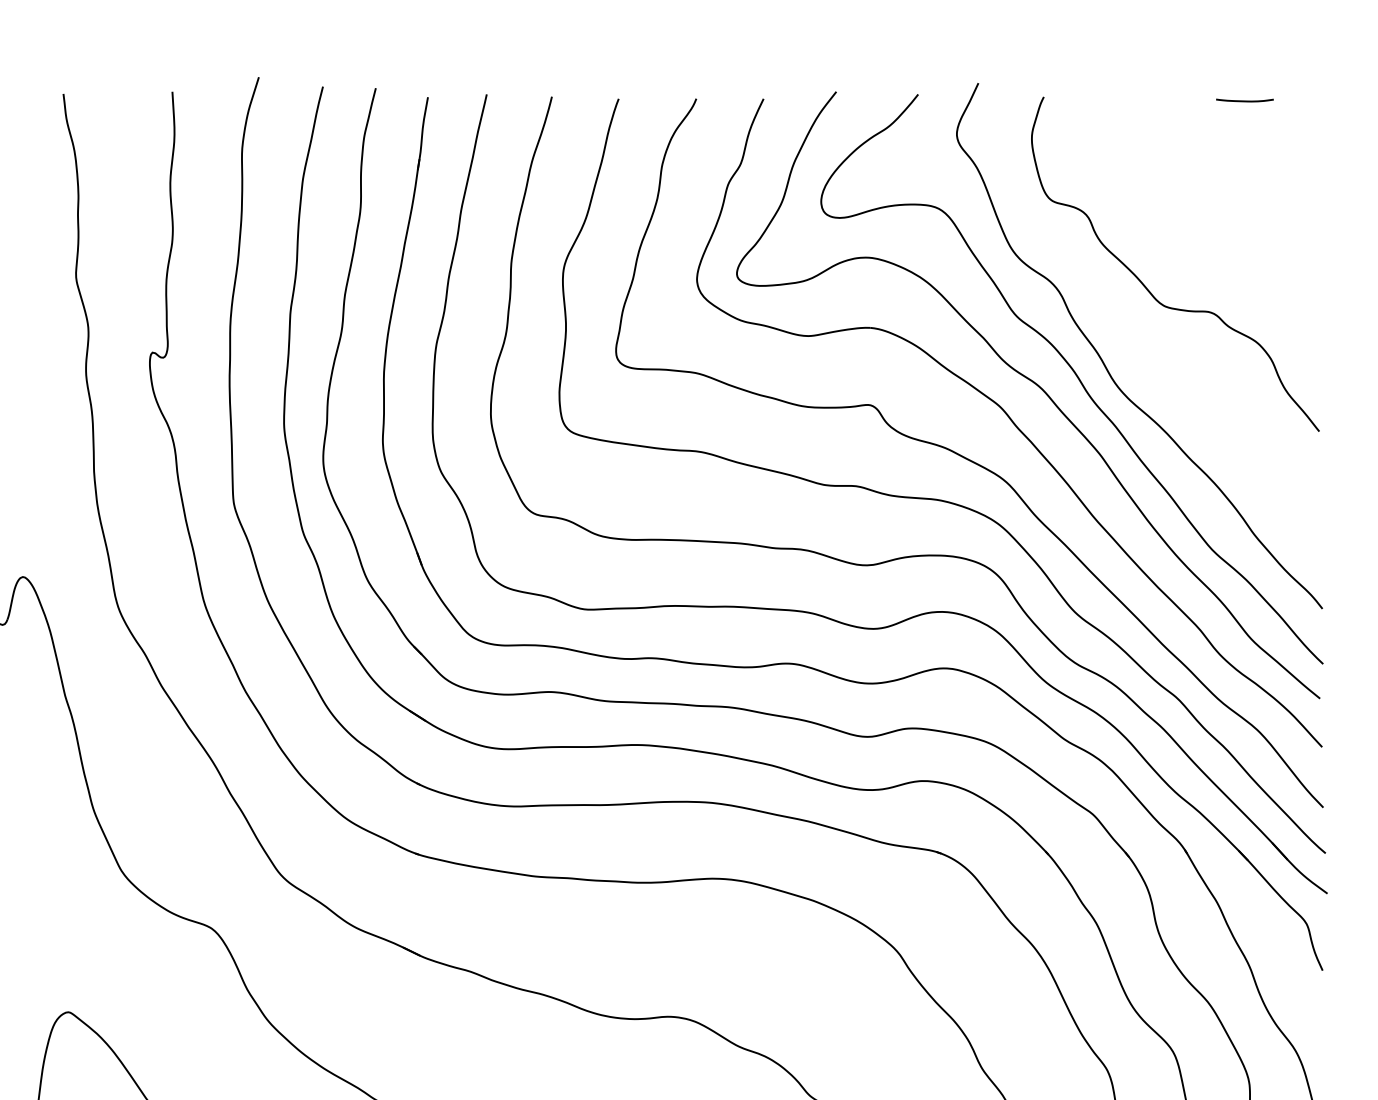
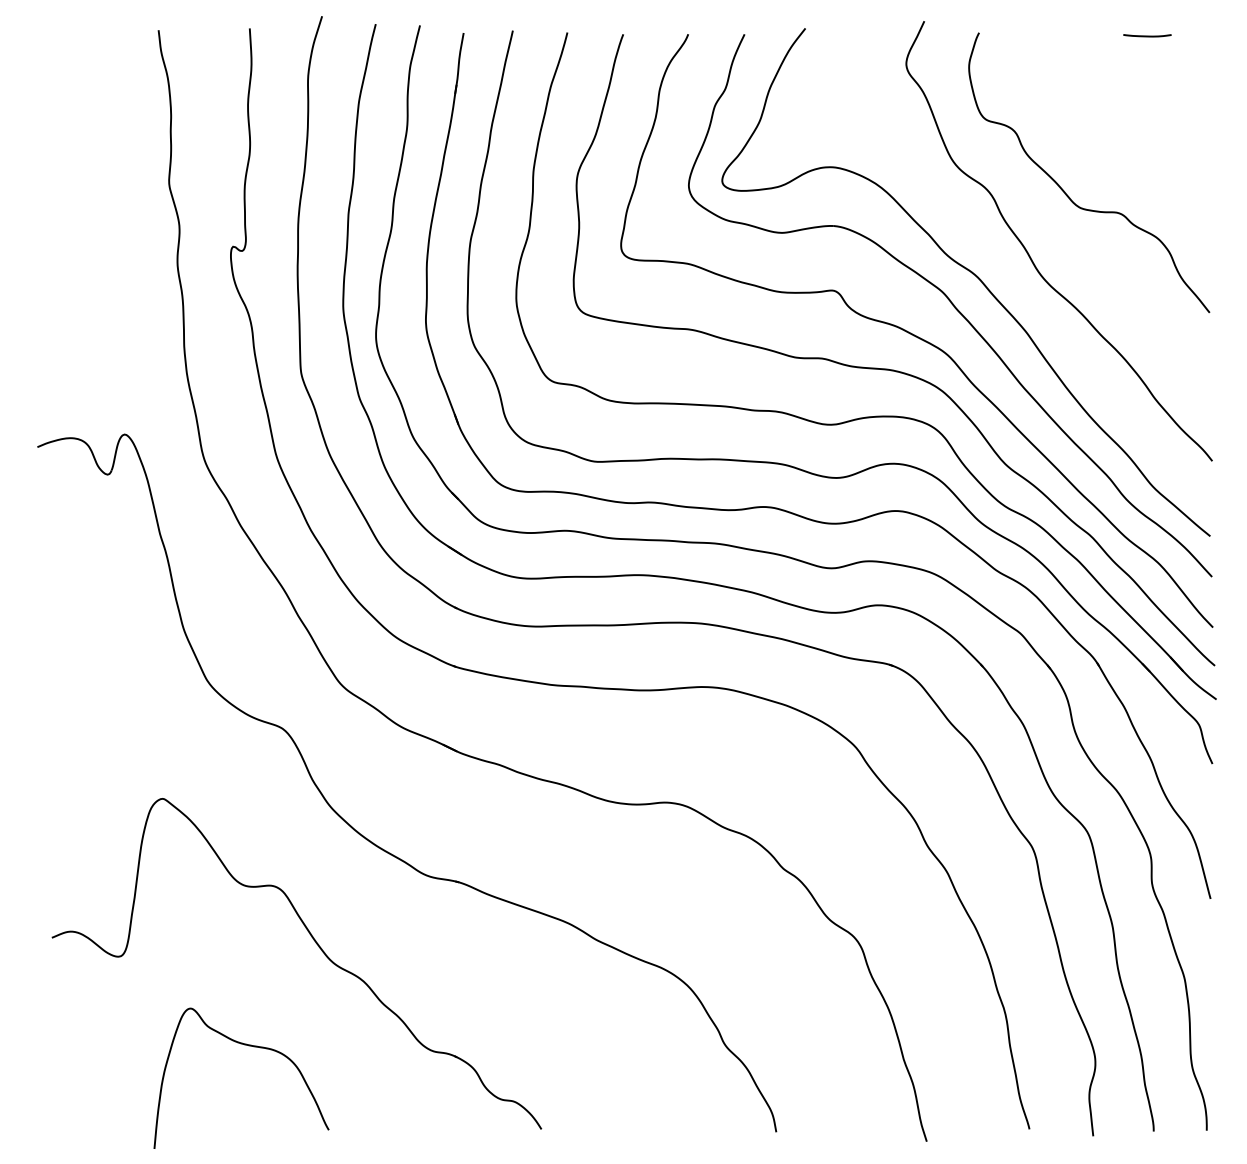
curve: (1076, 377) -> (1006, 267), removed

